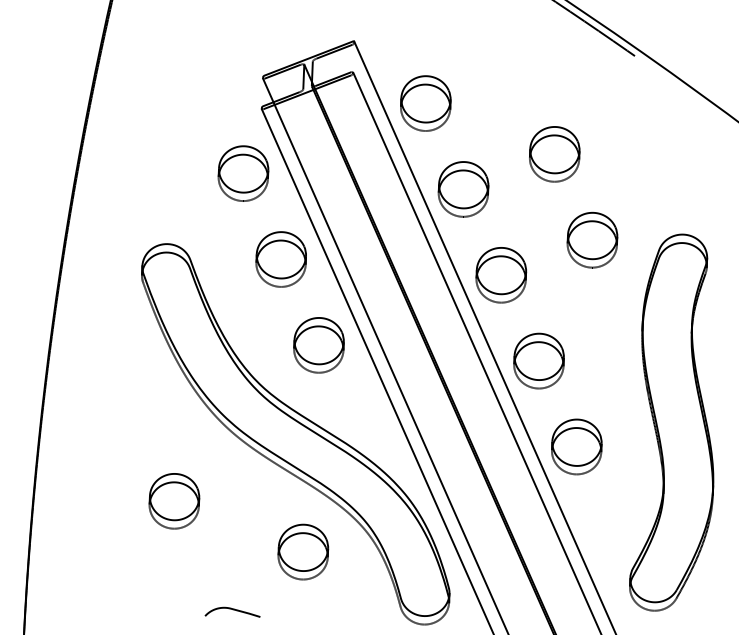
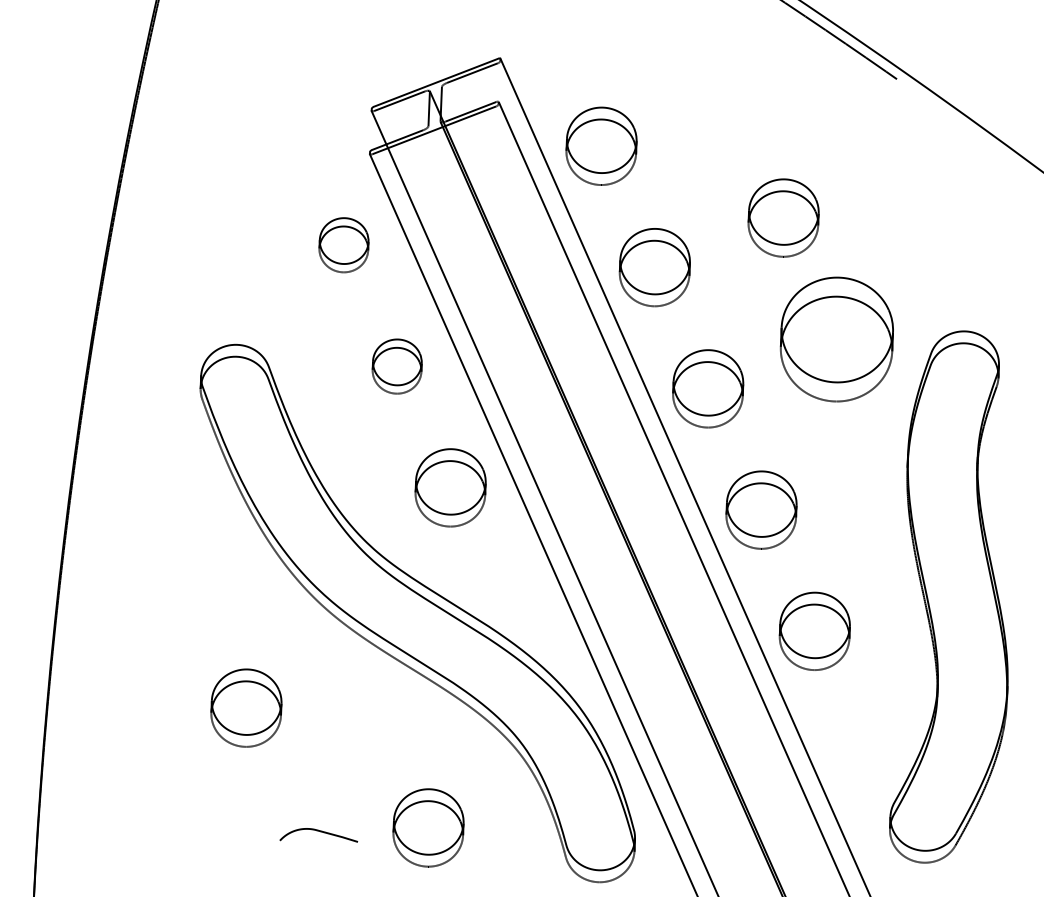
part: (243, 173) -> (344, 245), size x0.7
part: (592, 239) -> (837, 338), size x1.6
part: (280, 259) -> (396, 366), size x0.7
part: (303, 551) -> (428, 827), moved
curve: (233, 610) -> (319, 832), moved

